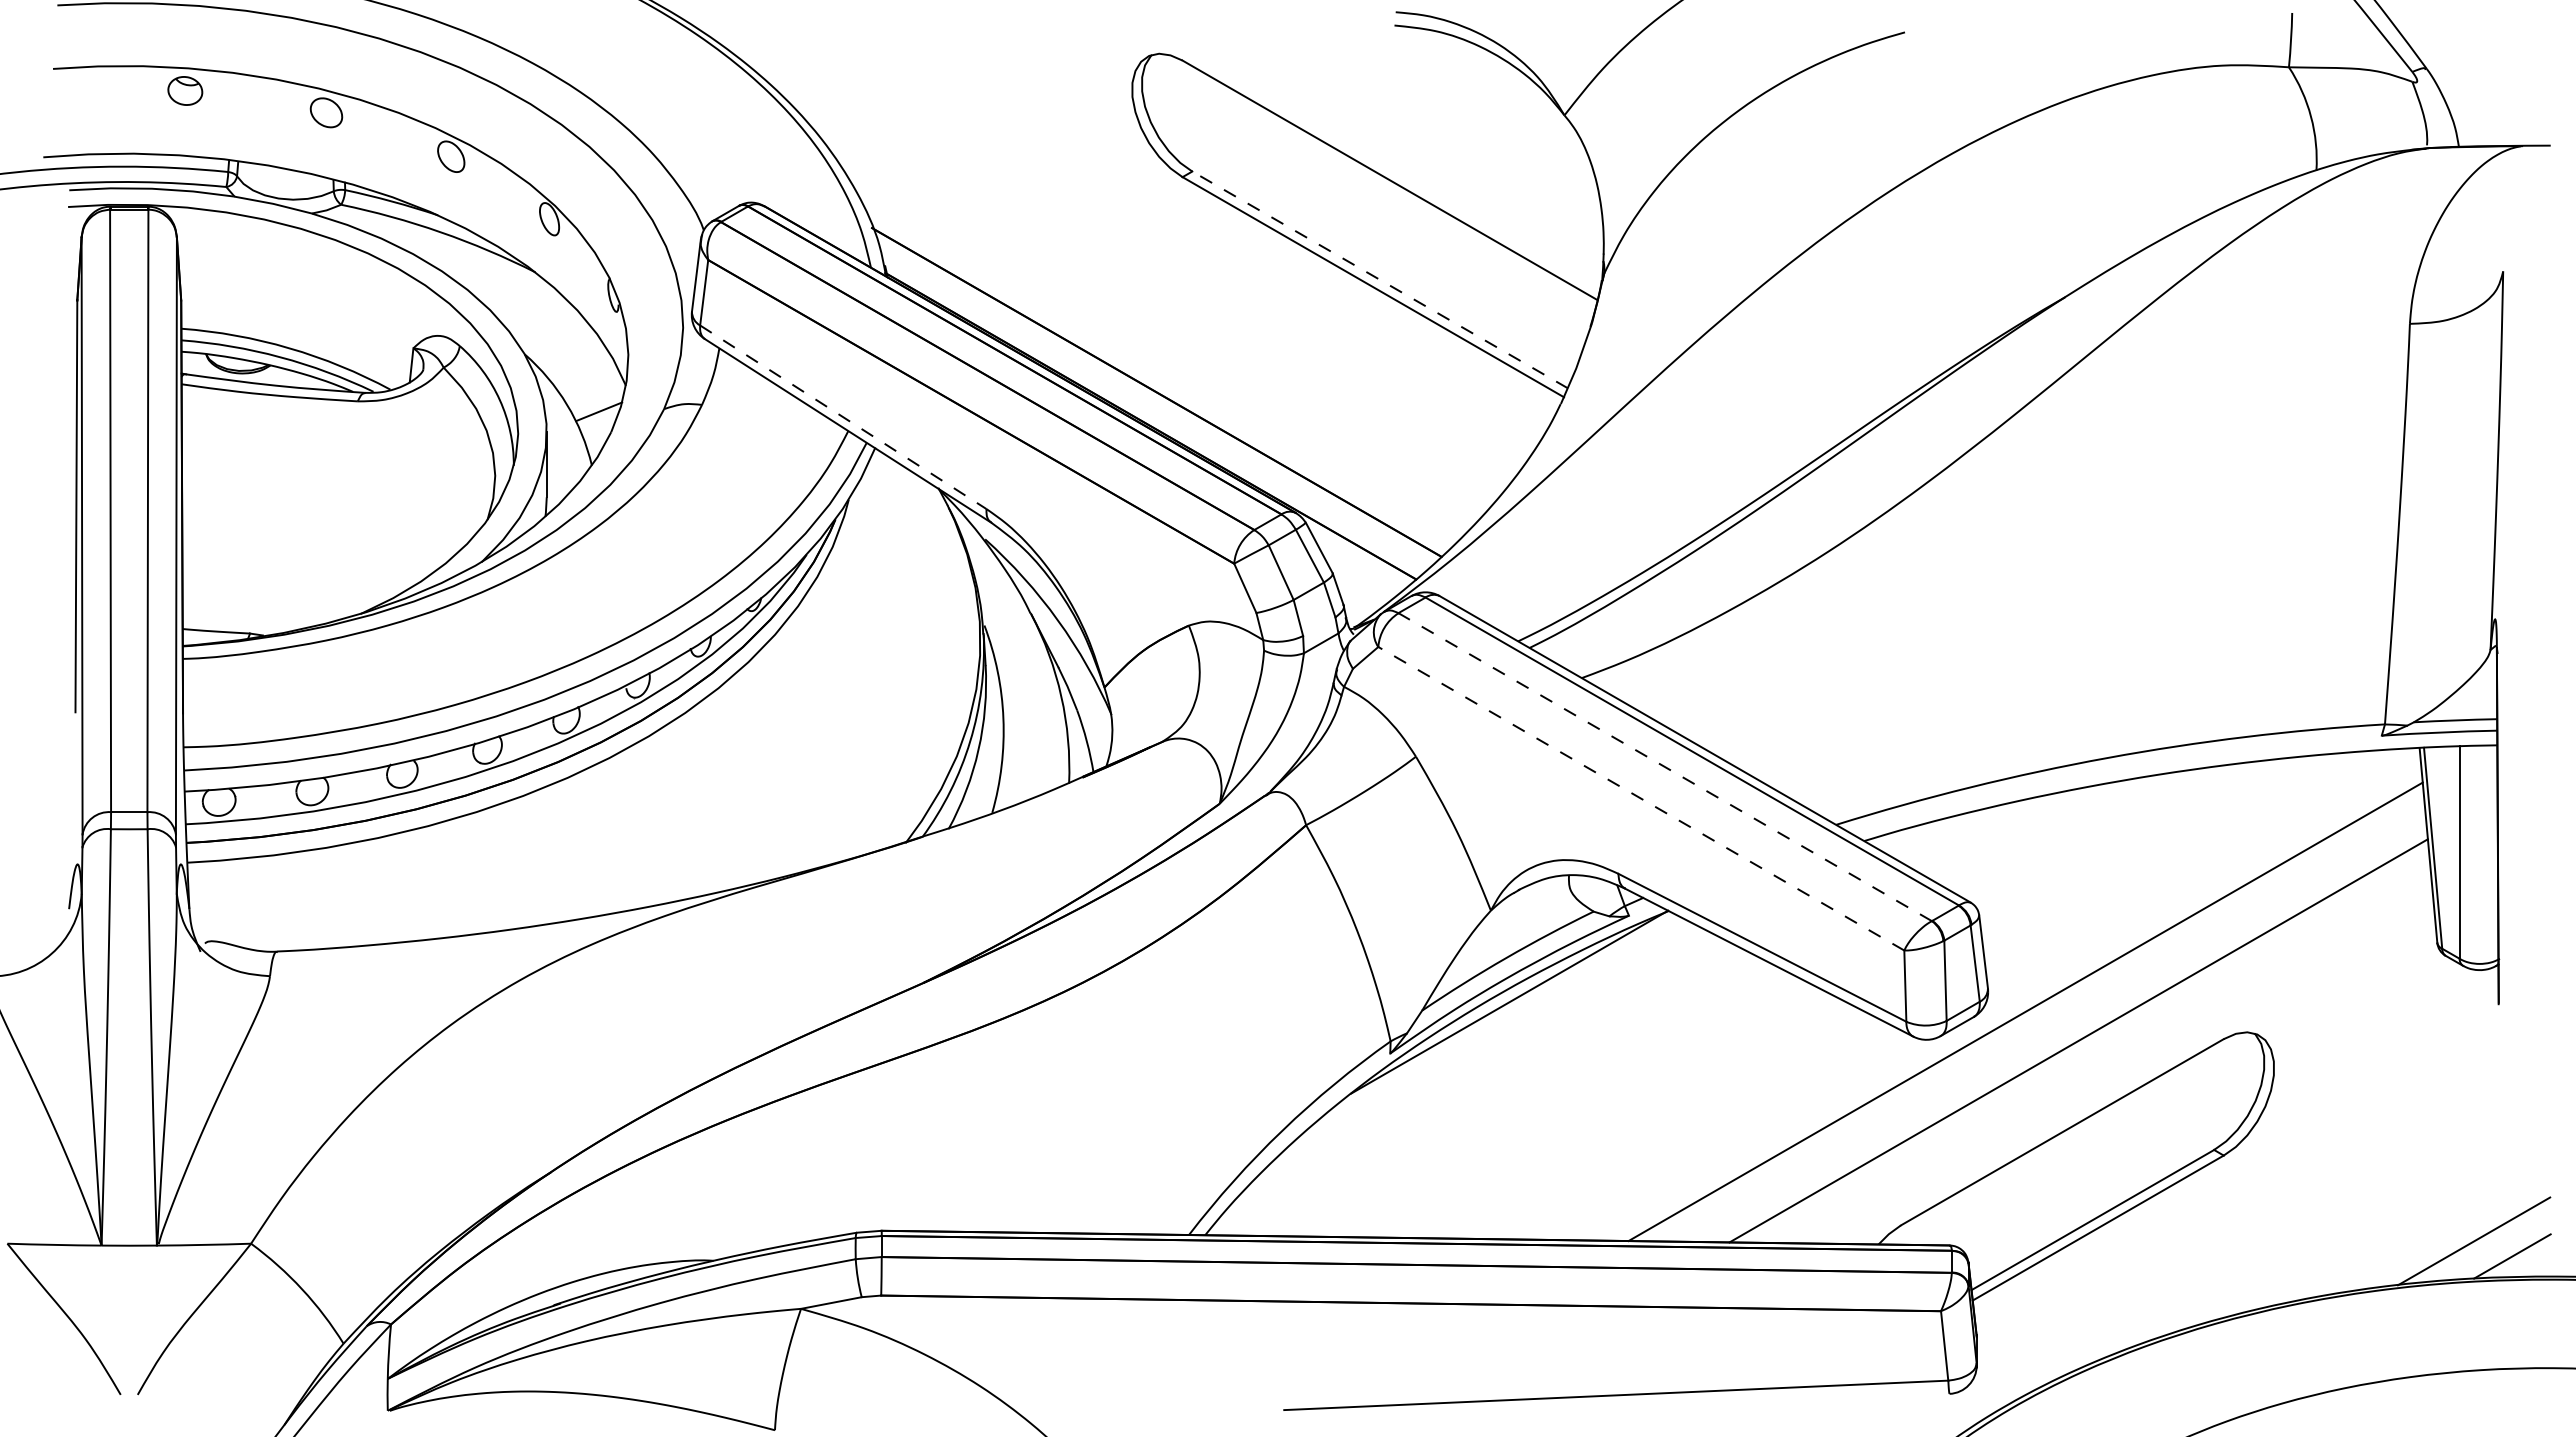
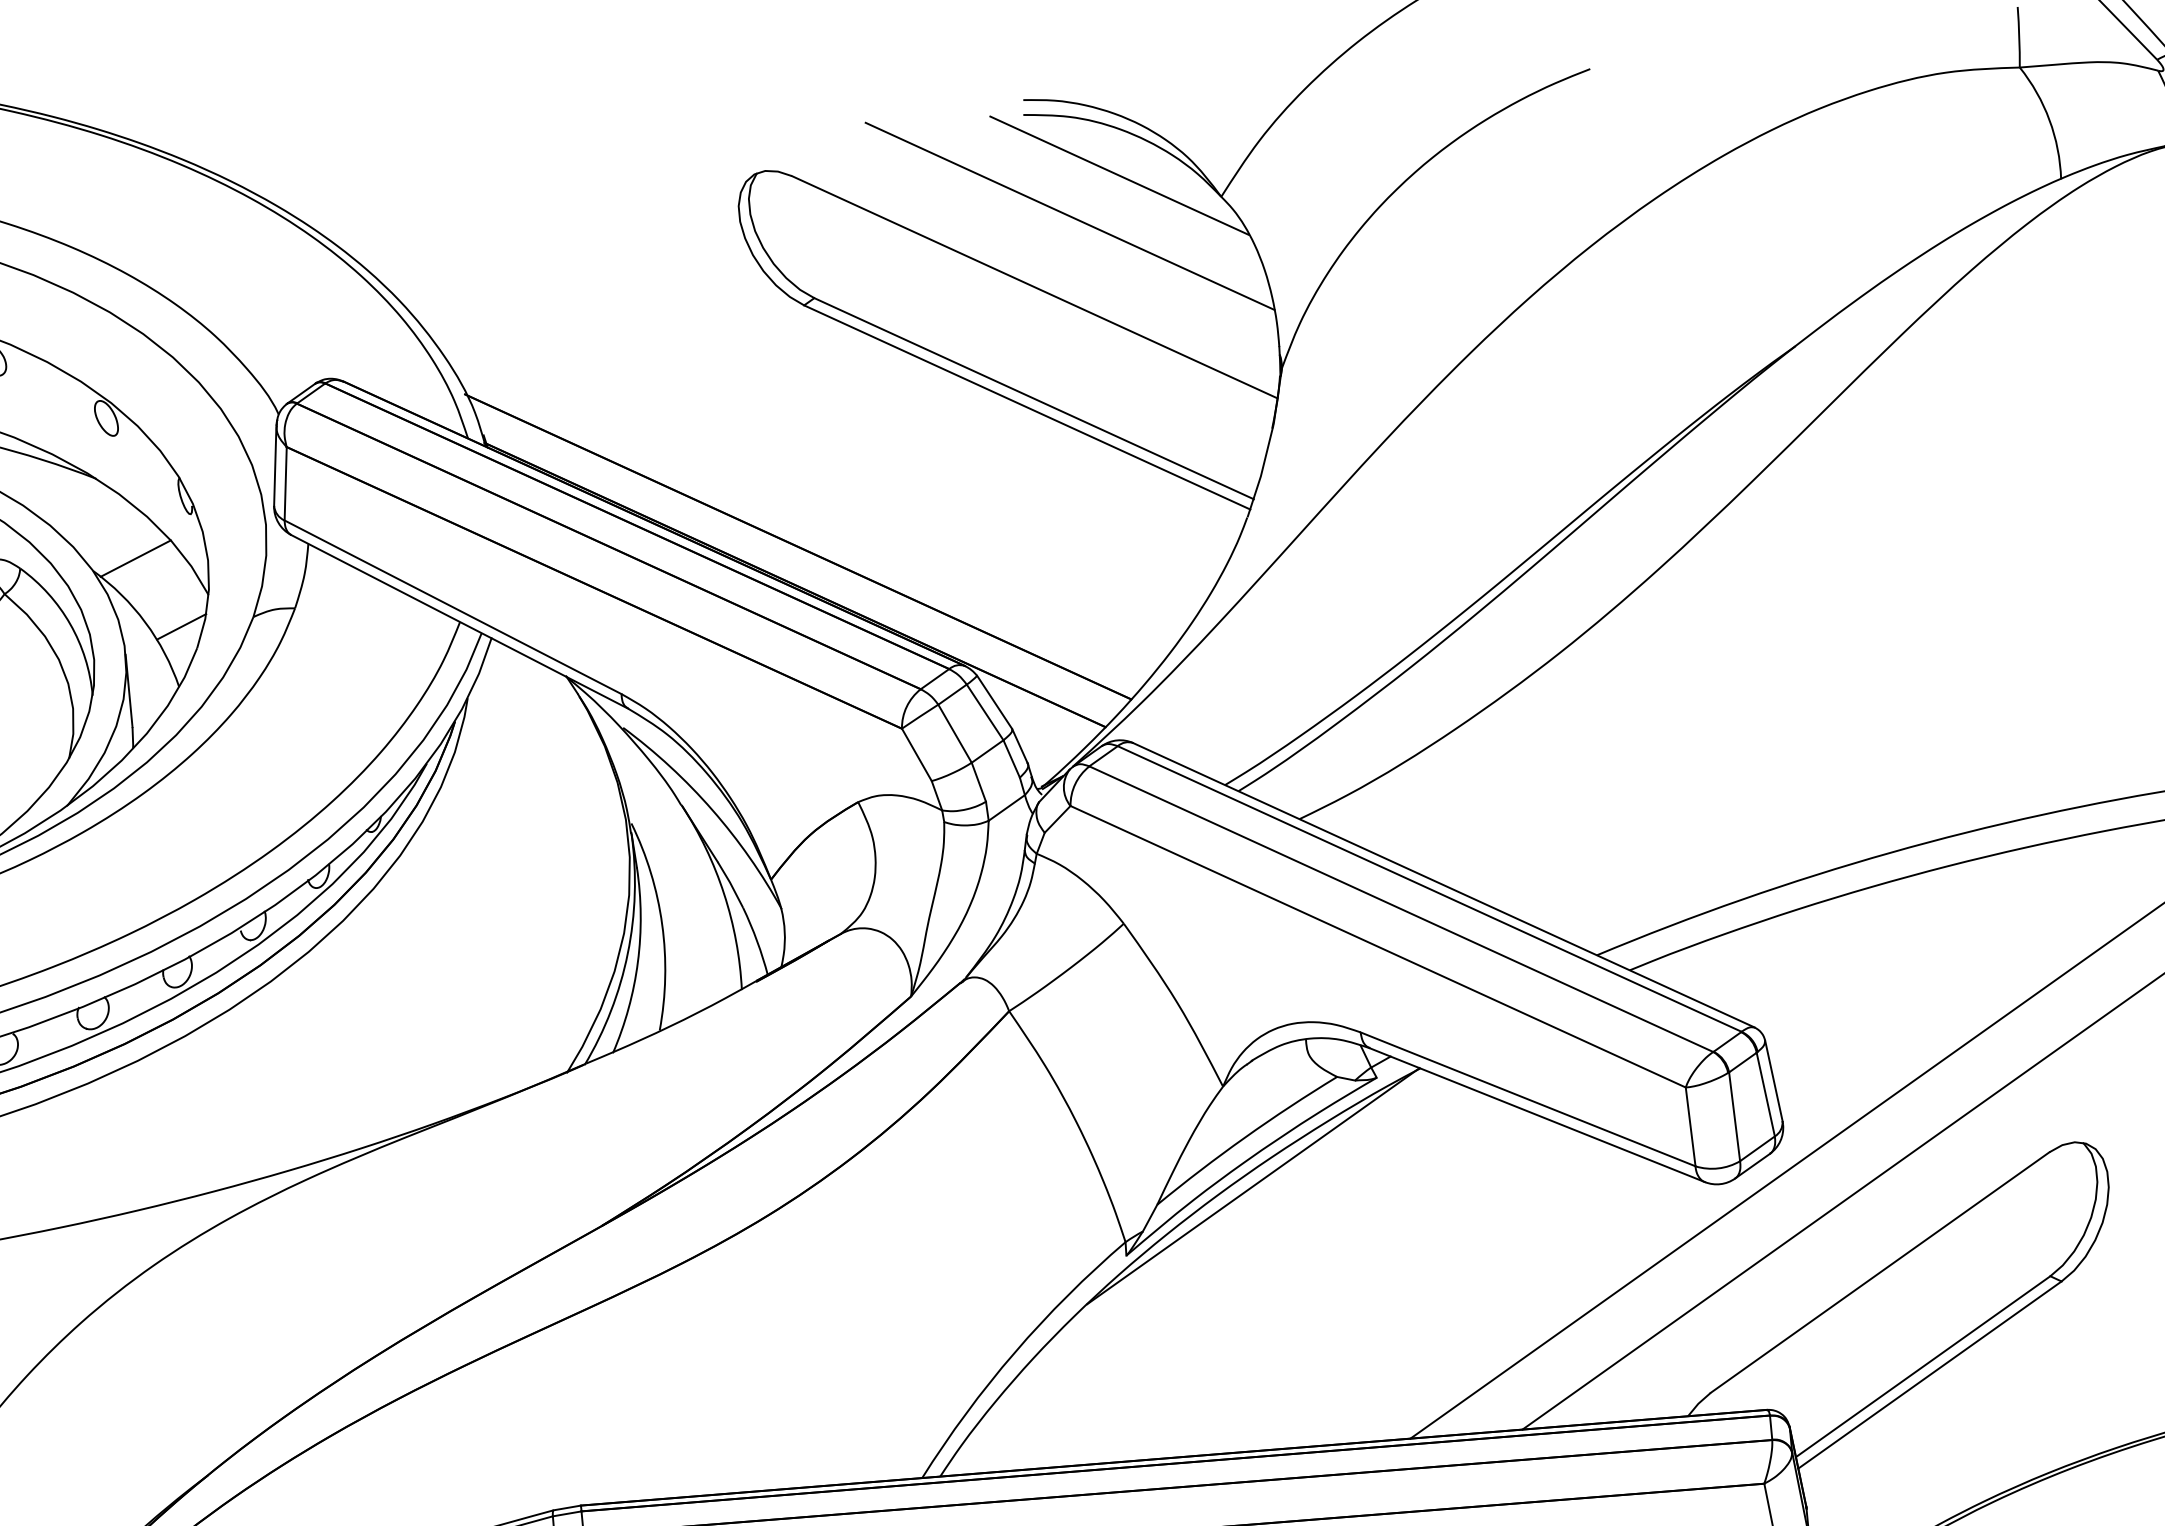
line: (1474, 87) -> (1118, 175), added
line: (1427, 119) -> (1069, 215), added
line: (1380, 279) -> (1034, 398), dashed -> solid
line: (563, 346) -> (135, 558), added
line: (843, 417) -> (453, 607), dashed -> solid
line: (1665, 767) -> (1401, 909), dashed -> solid
line: (1641, 798) -> (1378, 946), dashed -> solid

